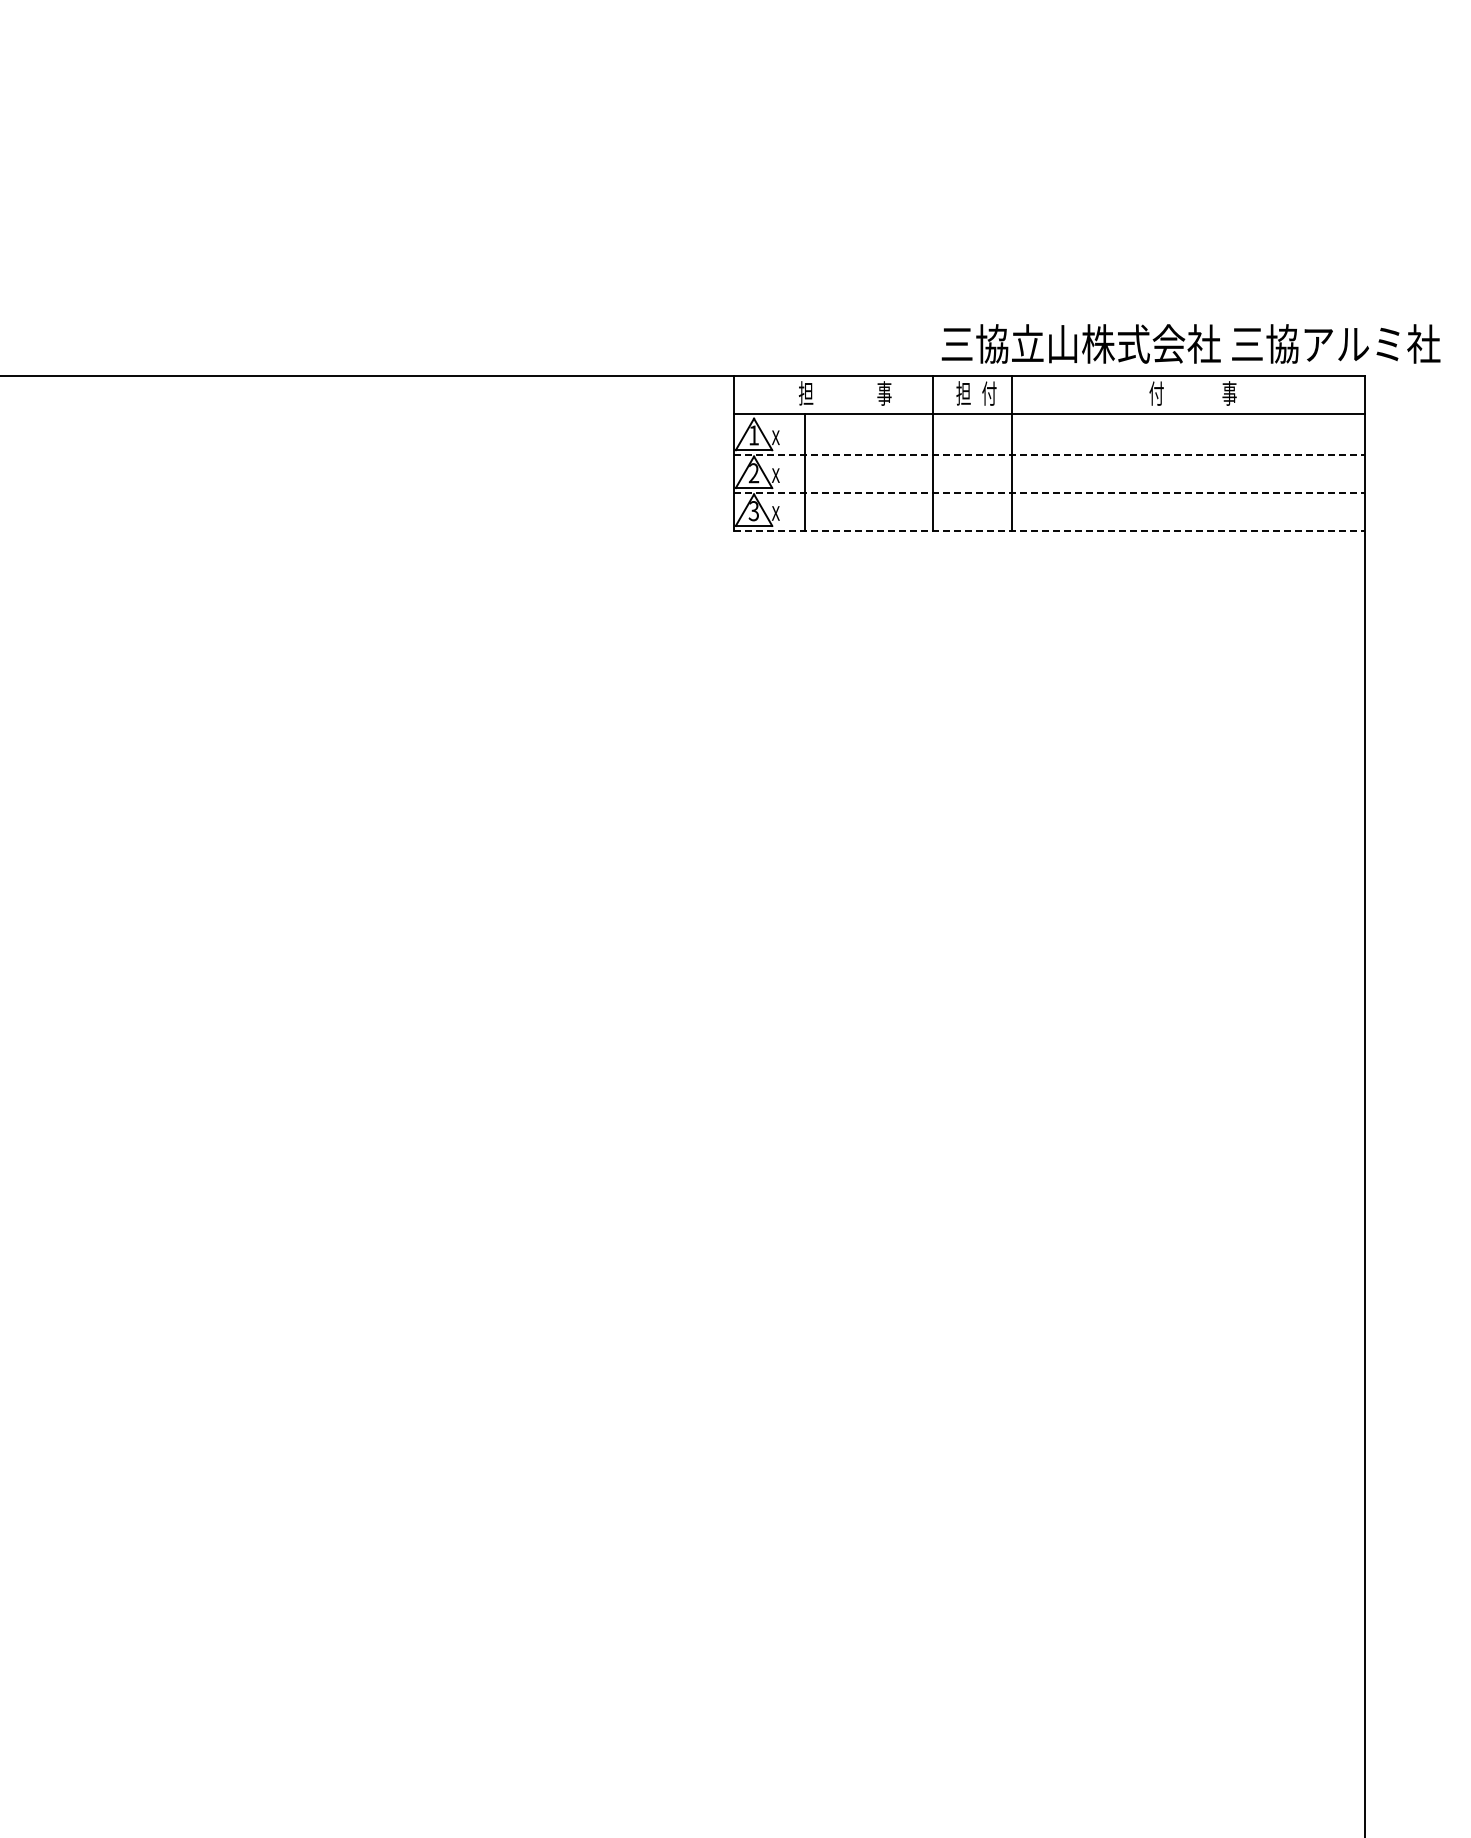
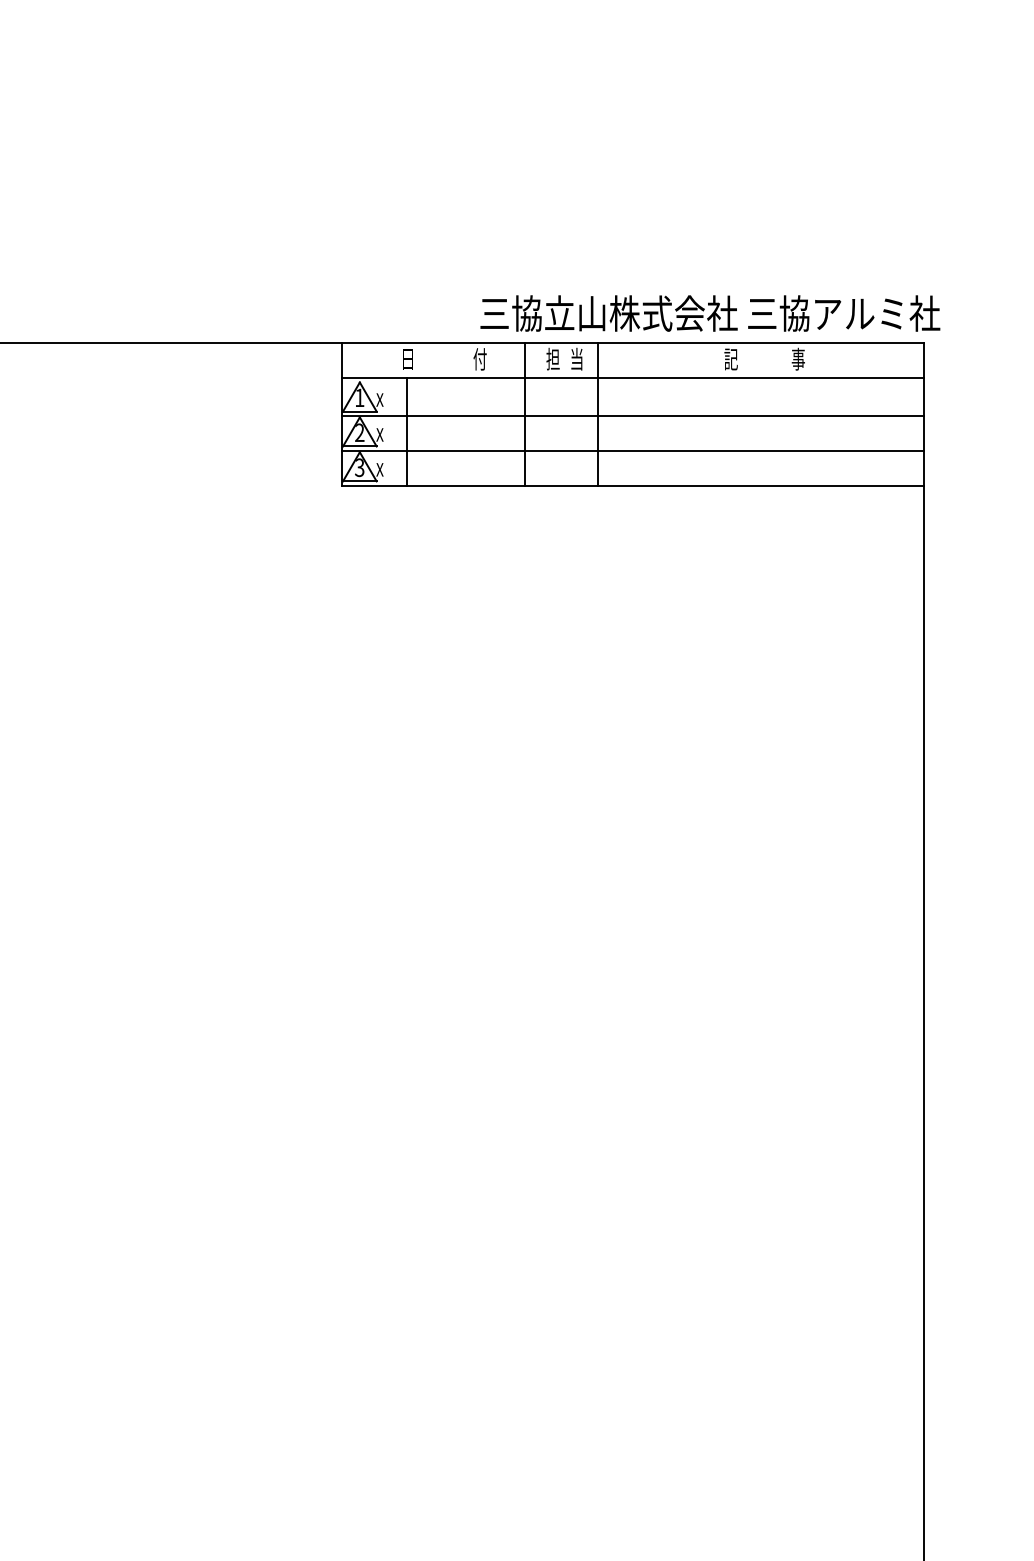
text: (1190, 343) -> (709, 313), moved
text: (805, 393) -> (407, 359), 担 -> 日
text: (884, 393) -> (480, 359), 事 -> 付
text: (989, 393) -> (576, 359), 付 -> 当
text: (1156, 393) -> (730, 359), 付 -> 記
line: (1050, 454) -> (633, 415), dashed -> solid
line: (1050, 492) -> (633, 450), dashed -> solid
line: (1050, 530) -> (633, 485), dashed -> solid

